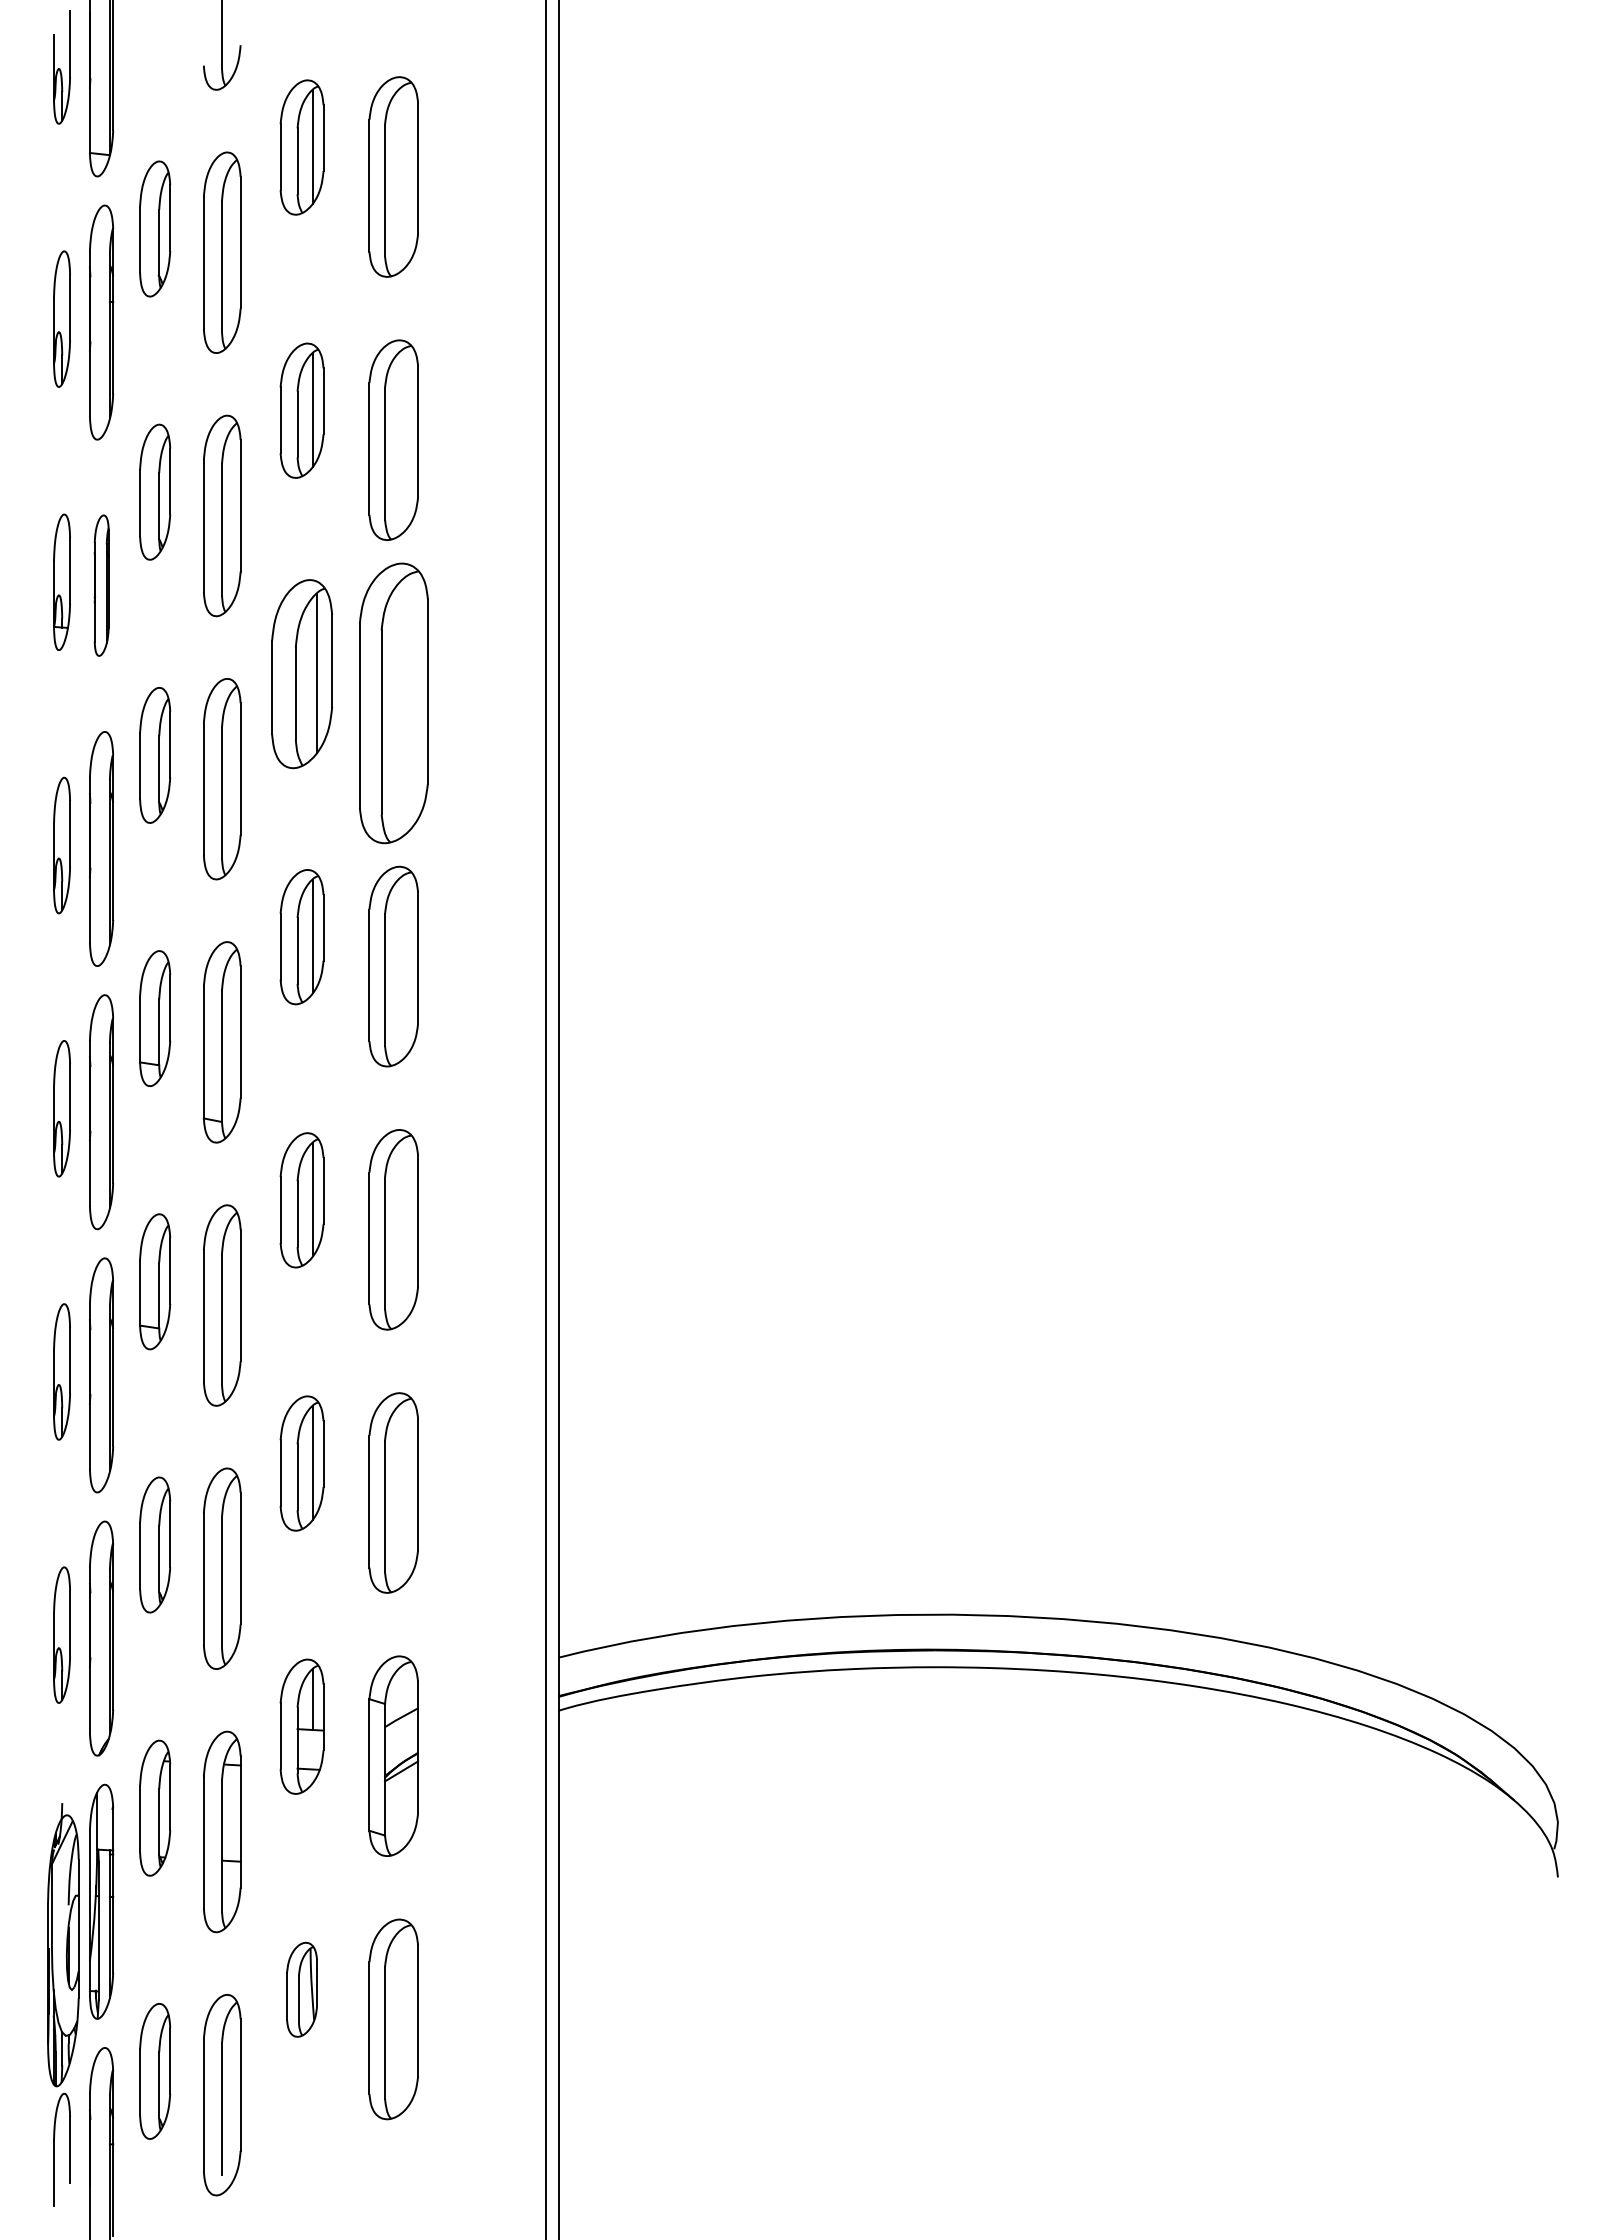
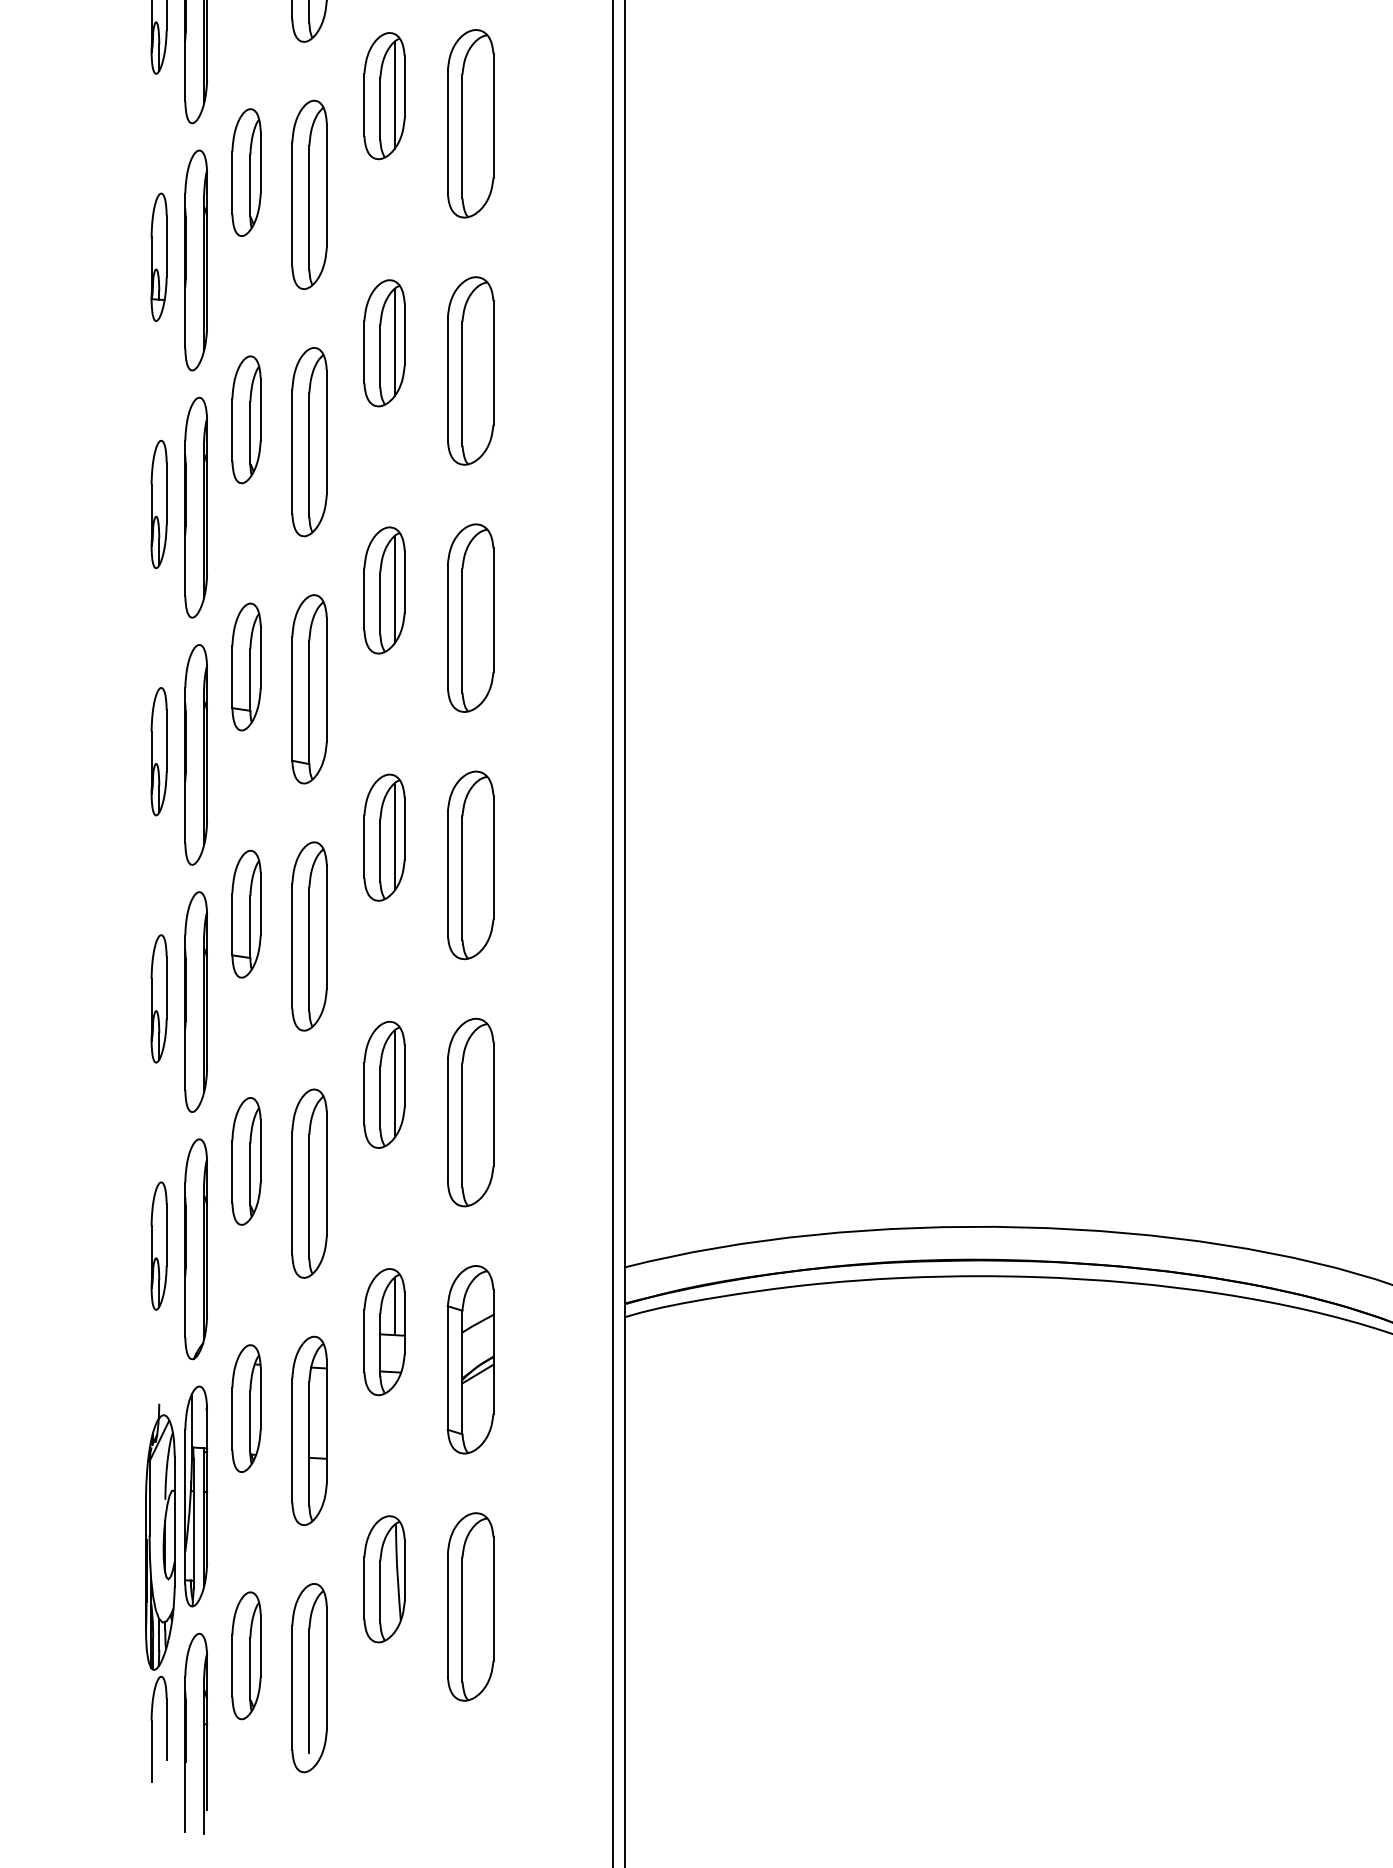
part: (101, 585) -> (196, 260), size x1.67
part: (301, 673) -> (384, 342), size x0.71
part: (393, 703) -> (470, 371), size x0.71
part: (301, 1989) -> (384, 1578), size x1.43

